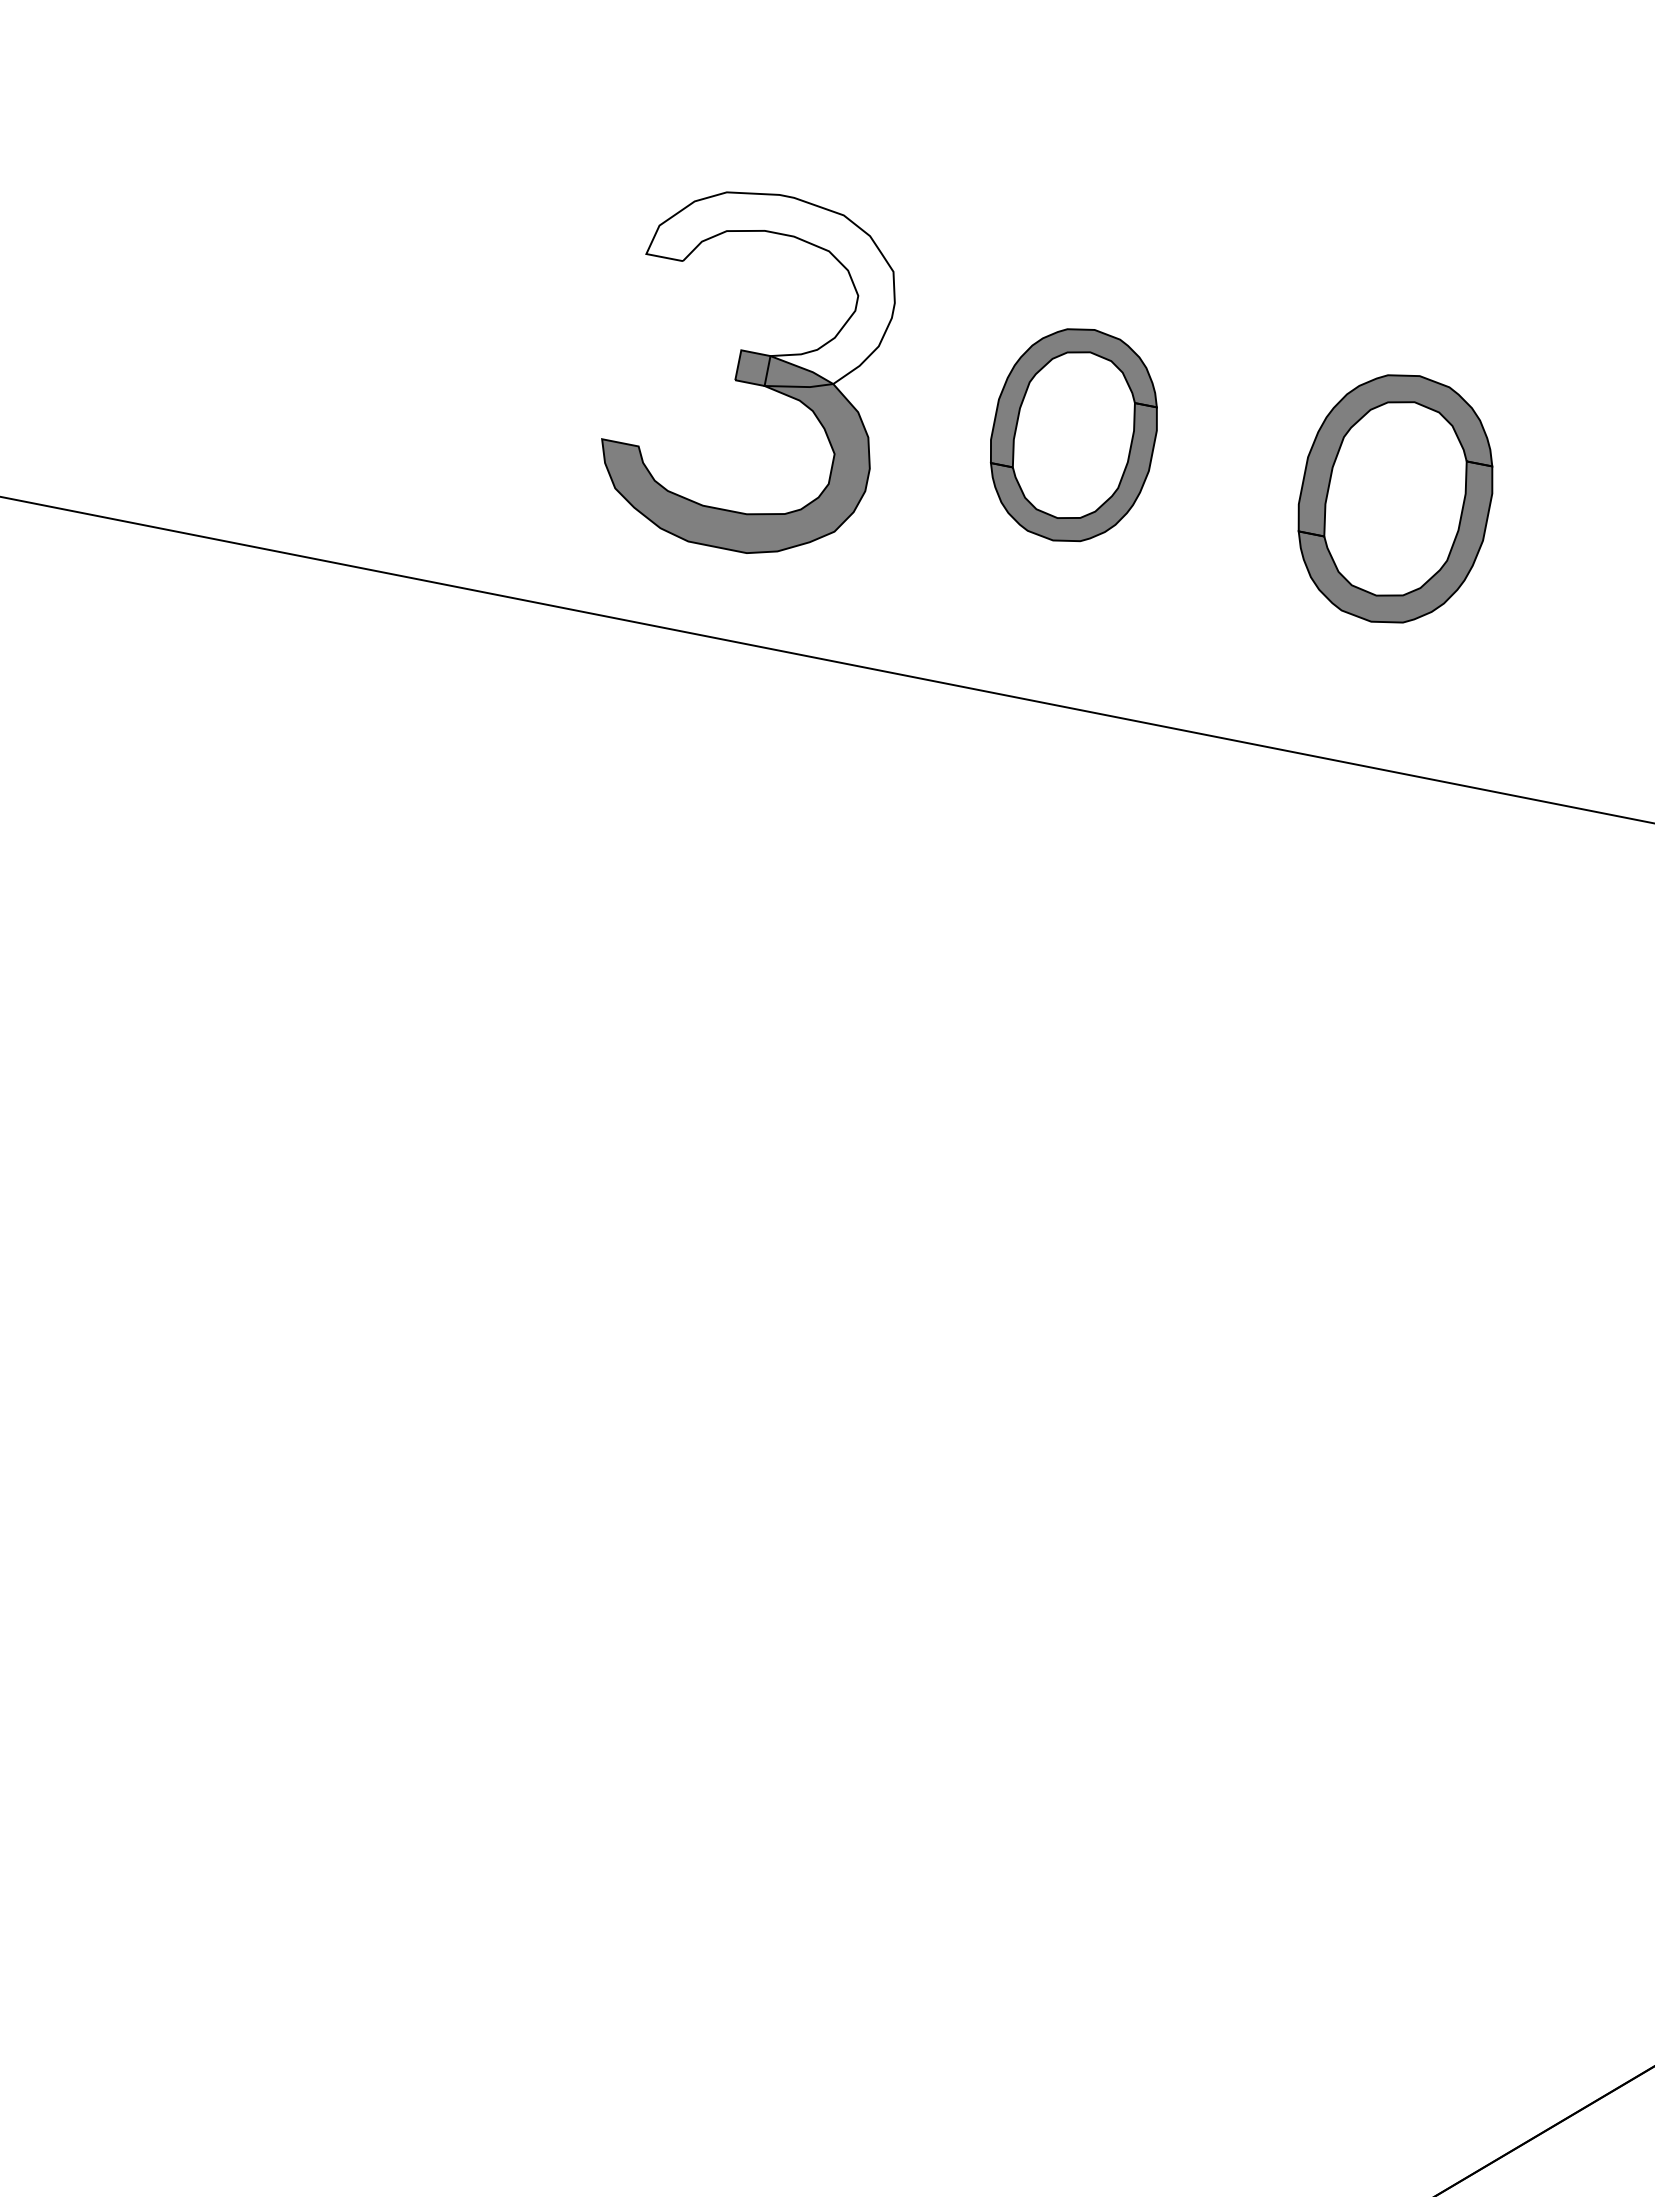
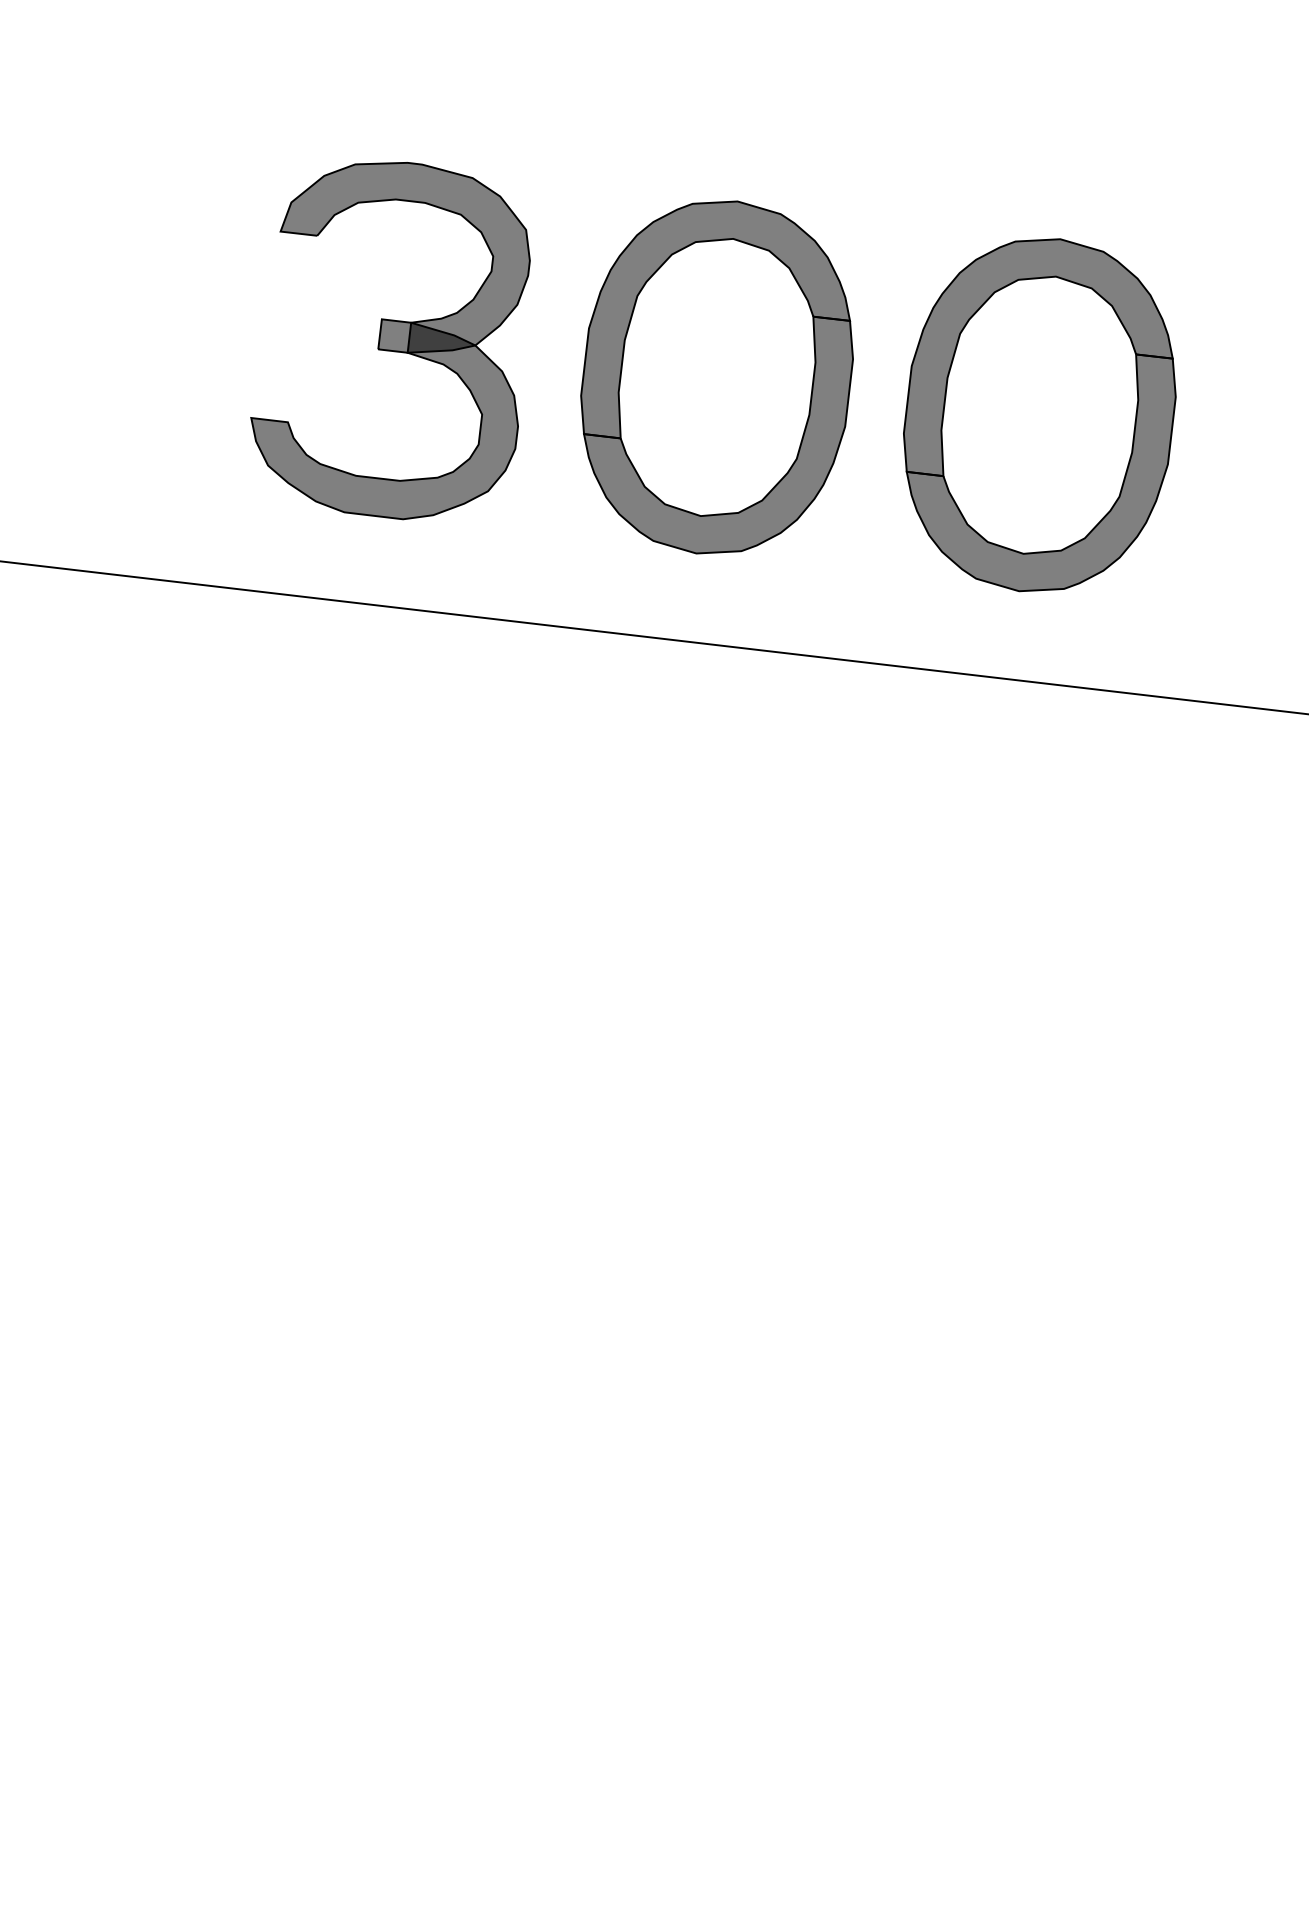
fill: (770, 289) -> (405, 256), added
part: (1073, 434) -> (716, 376), size x1.67
part: (1395, 498) -> (1039, 414), size x1.43

